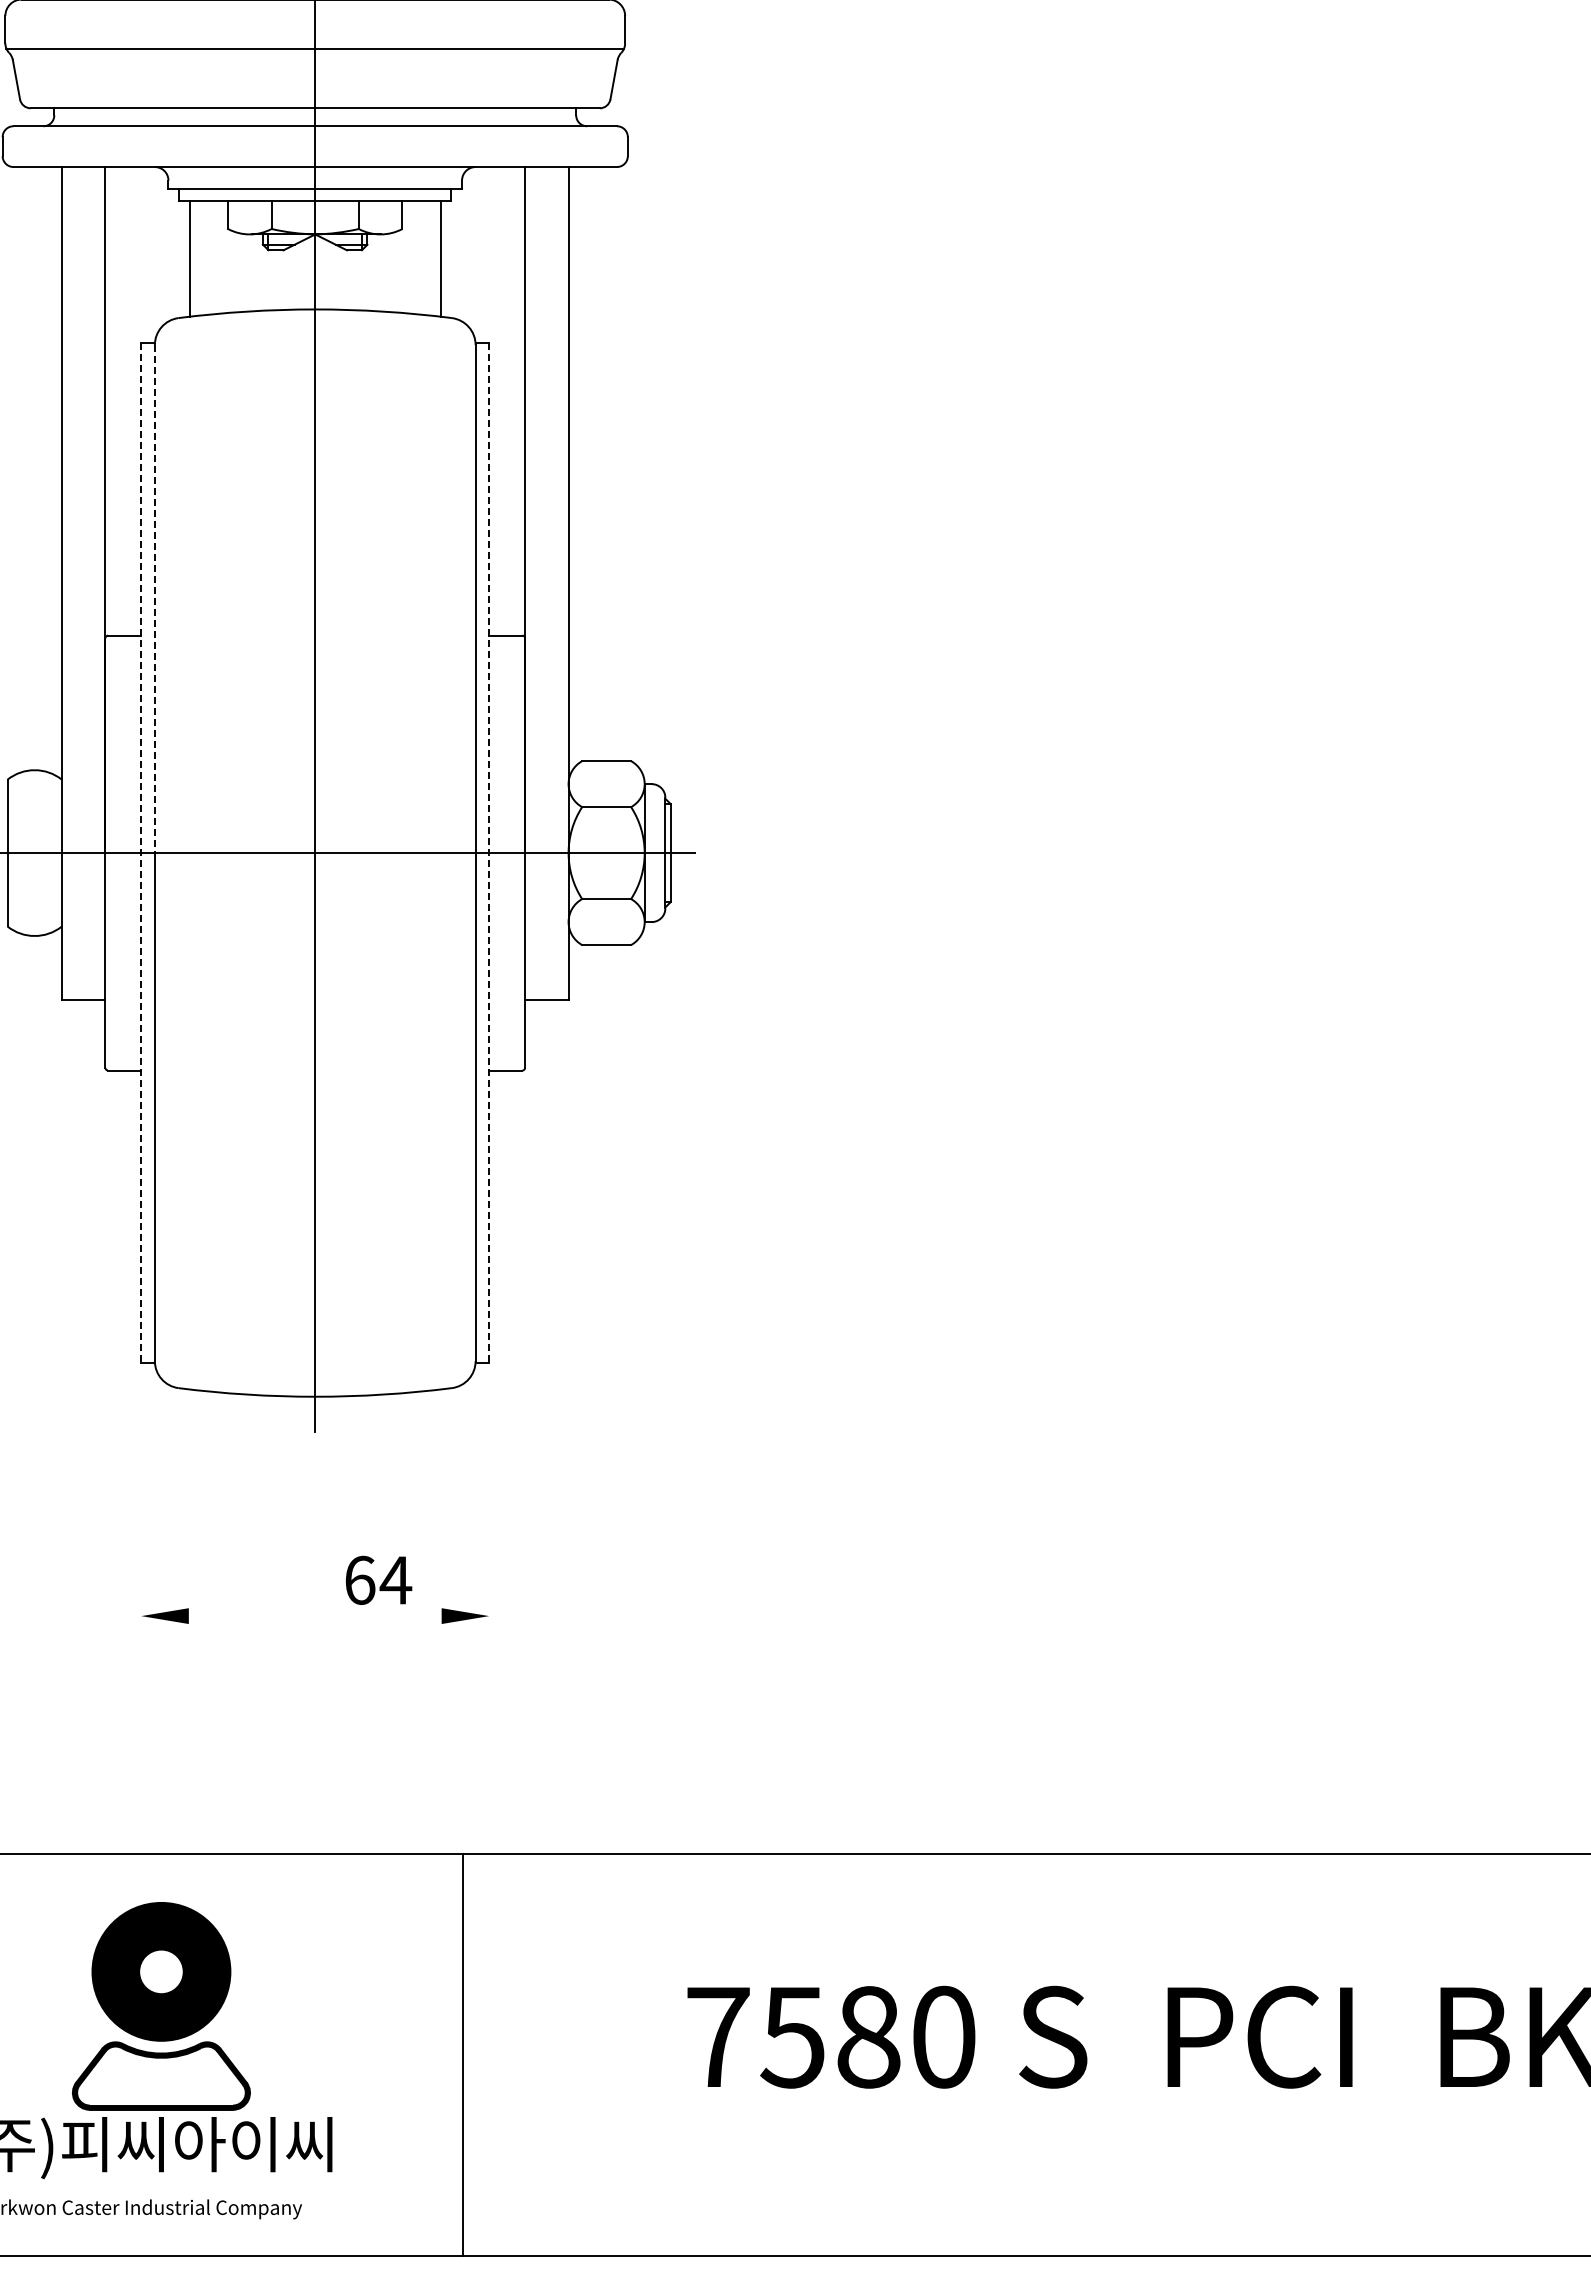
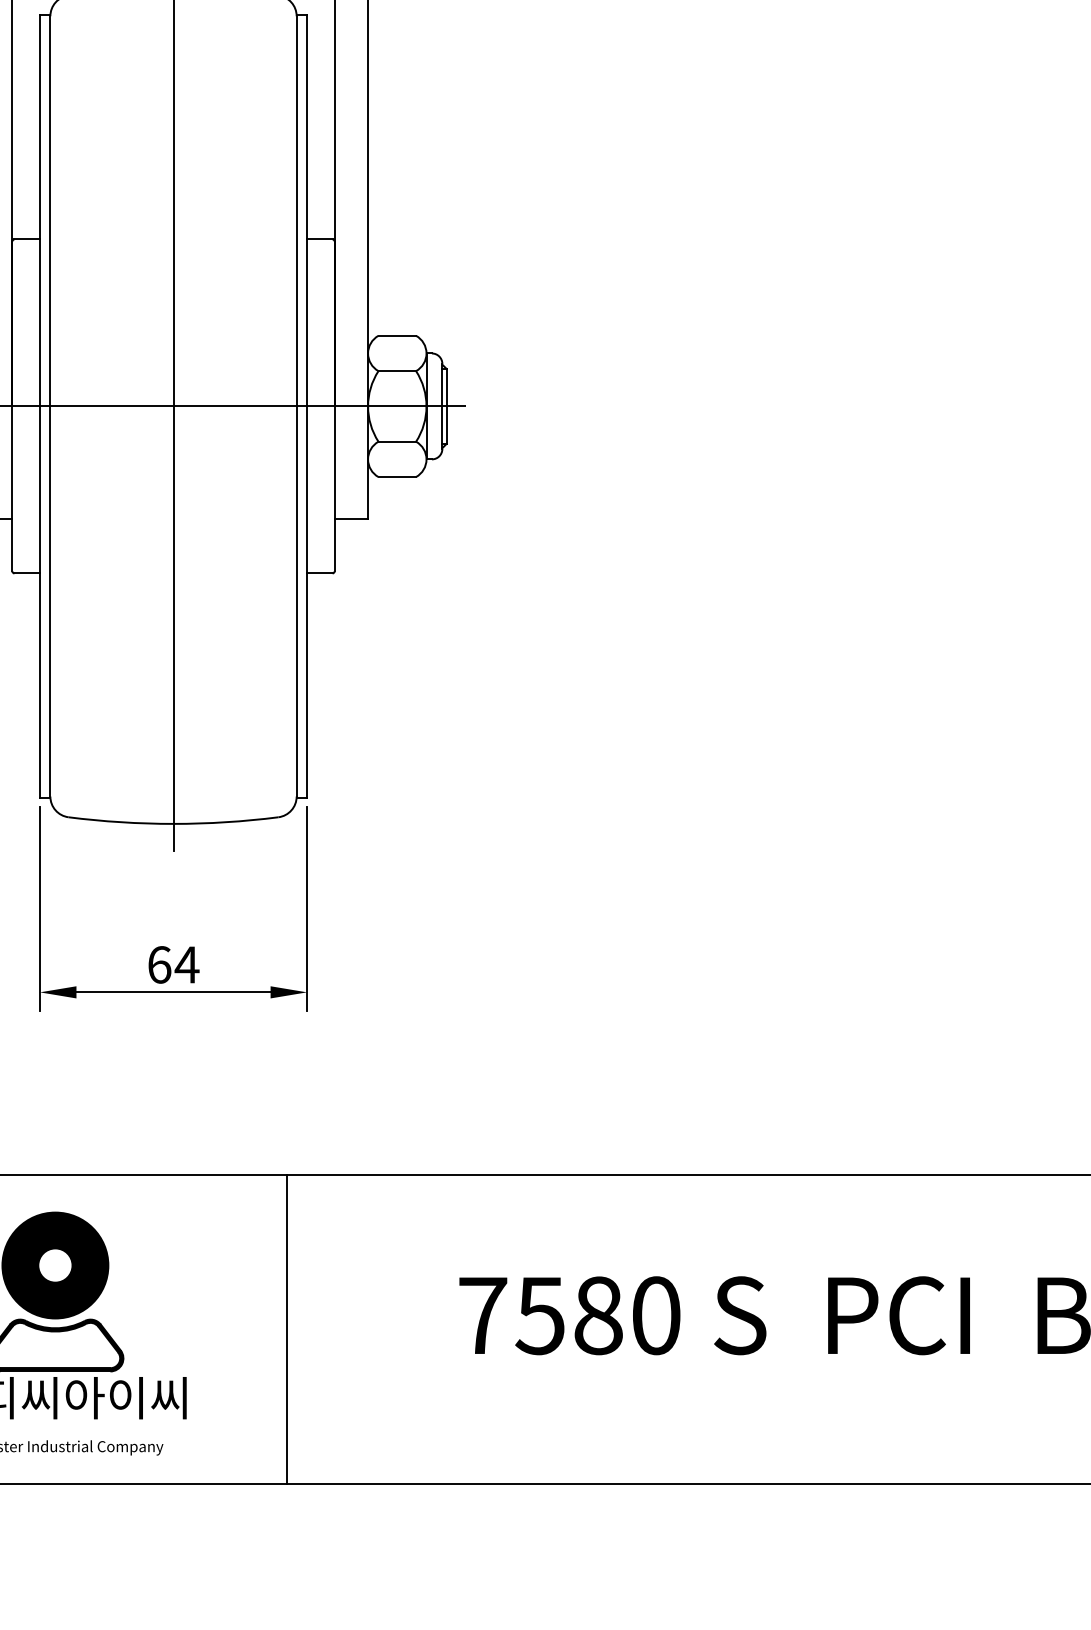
line: (154, 599) -> (50, 211), dashed -> solid
line: (141, 853) -> (40, 406), dashed -> solid
line: (489, 853) -> (307, 406), dashed -> solid
line: (141, 1506) -> (40, 908), added
line: (489, 1506) -> (307, 908), added
text: (379, 1579) -> (174, 964), moved
line: (314, 1616) -> (172, 992), added

